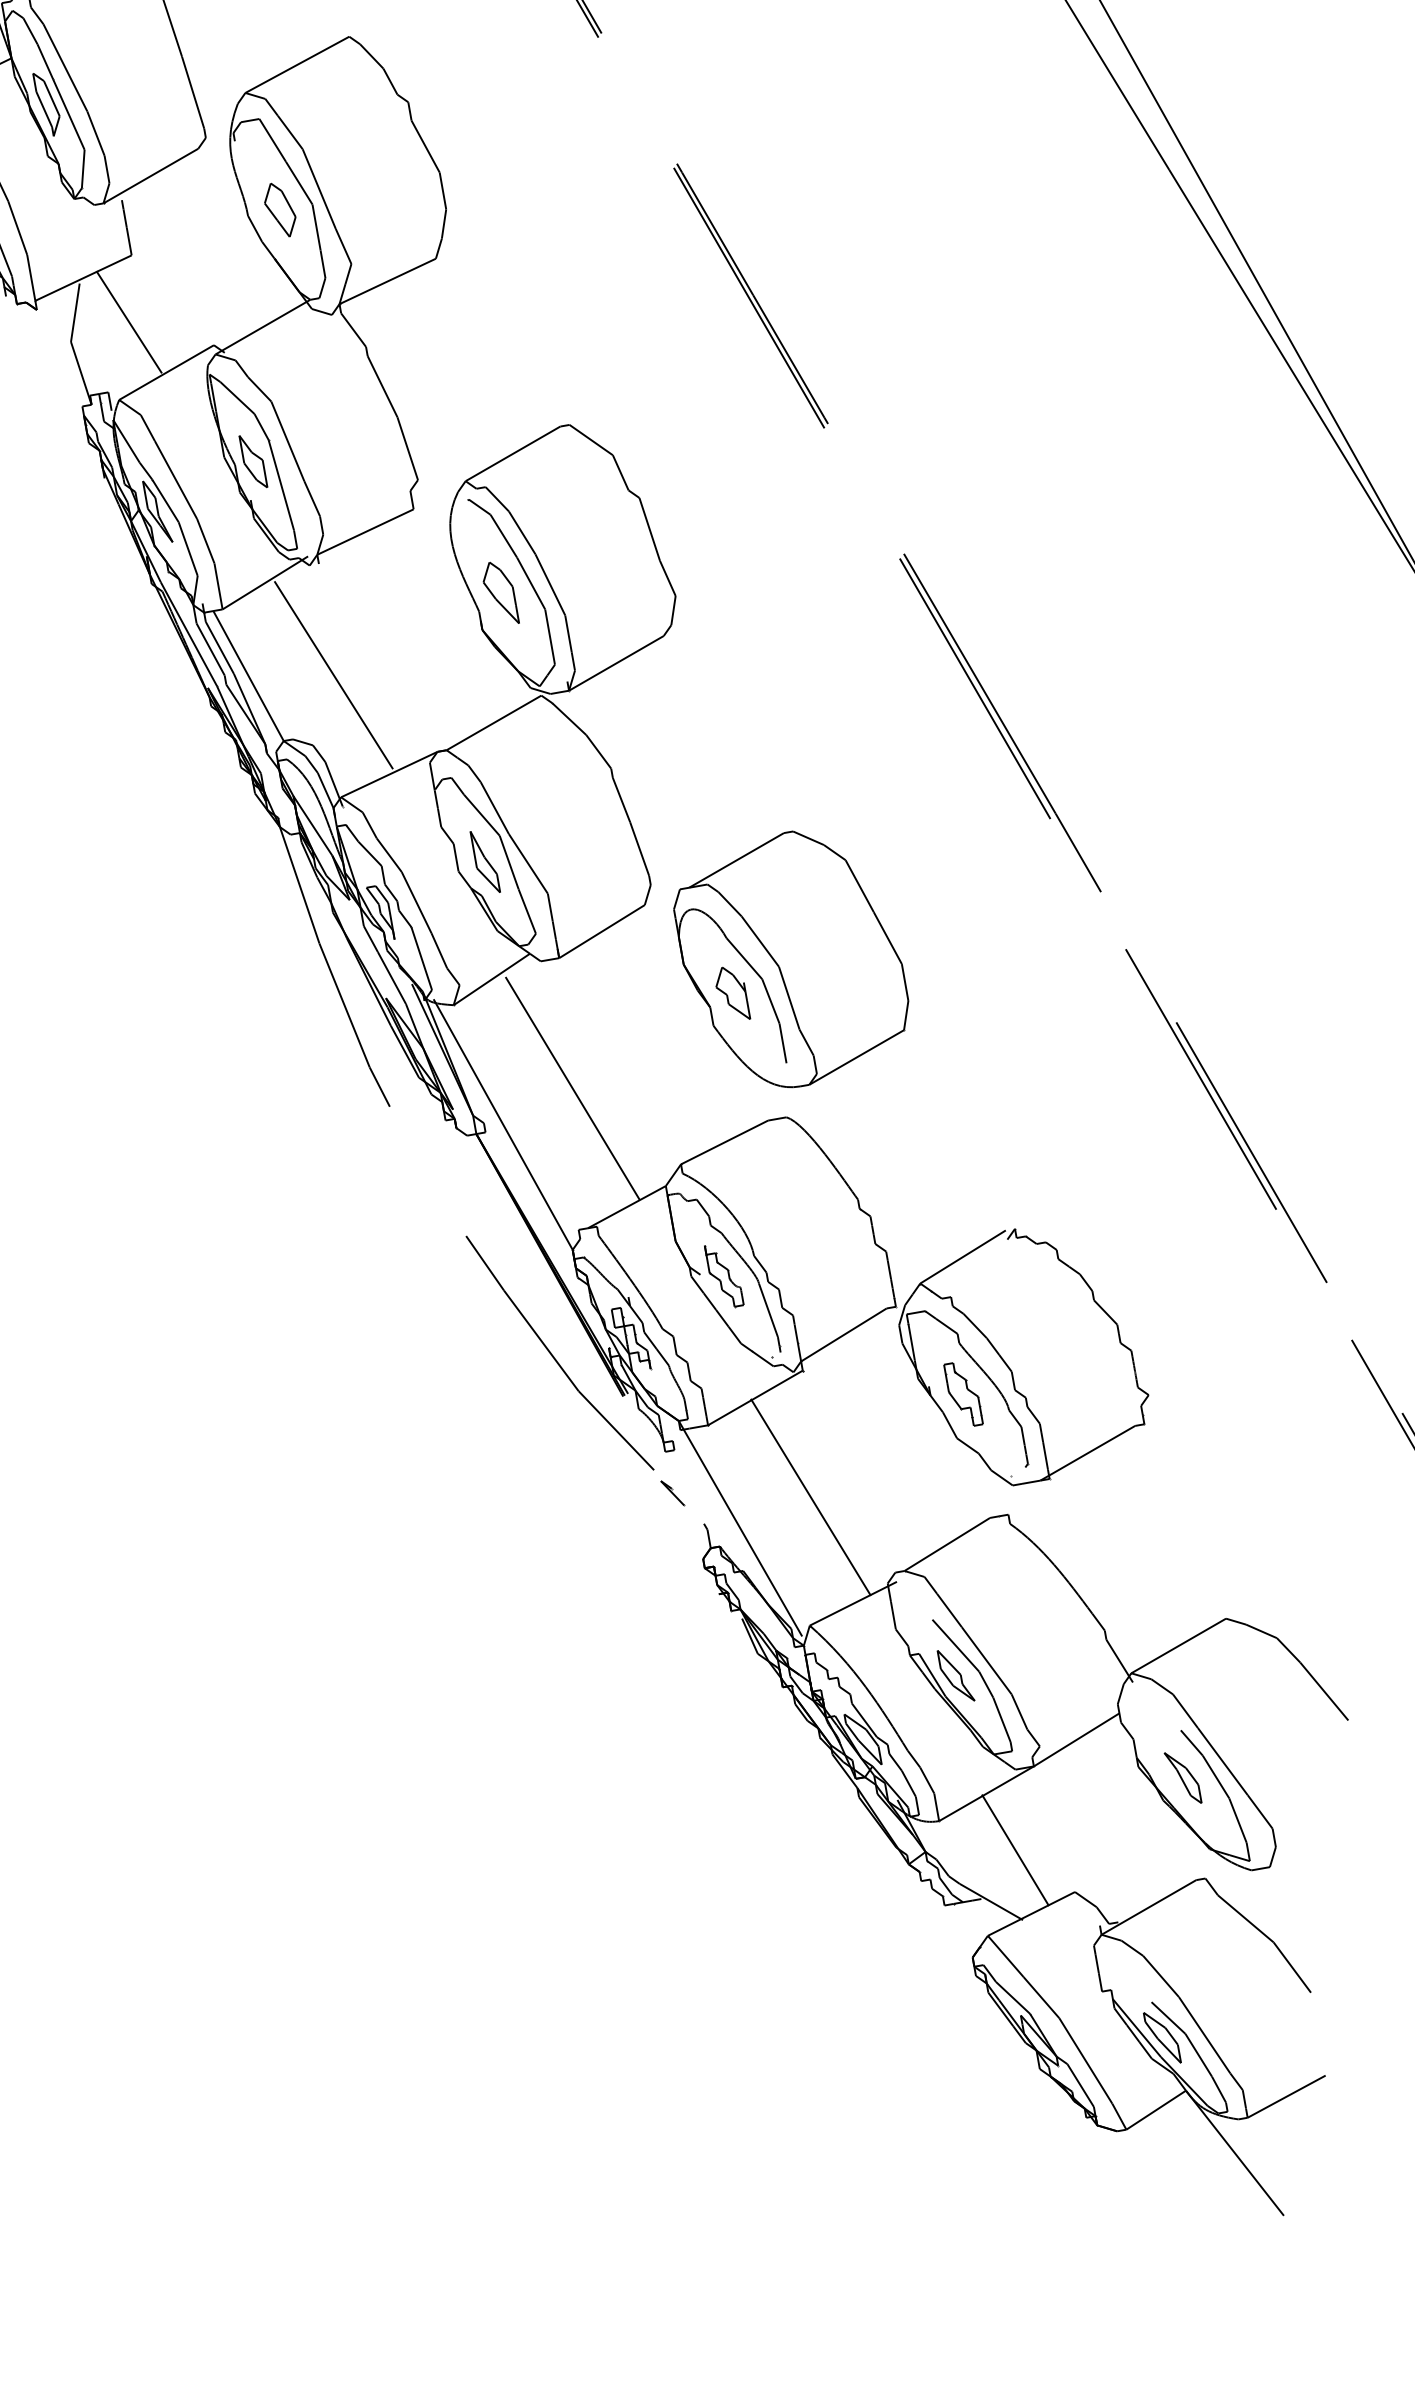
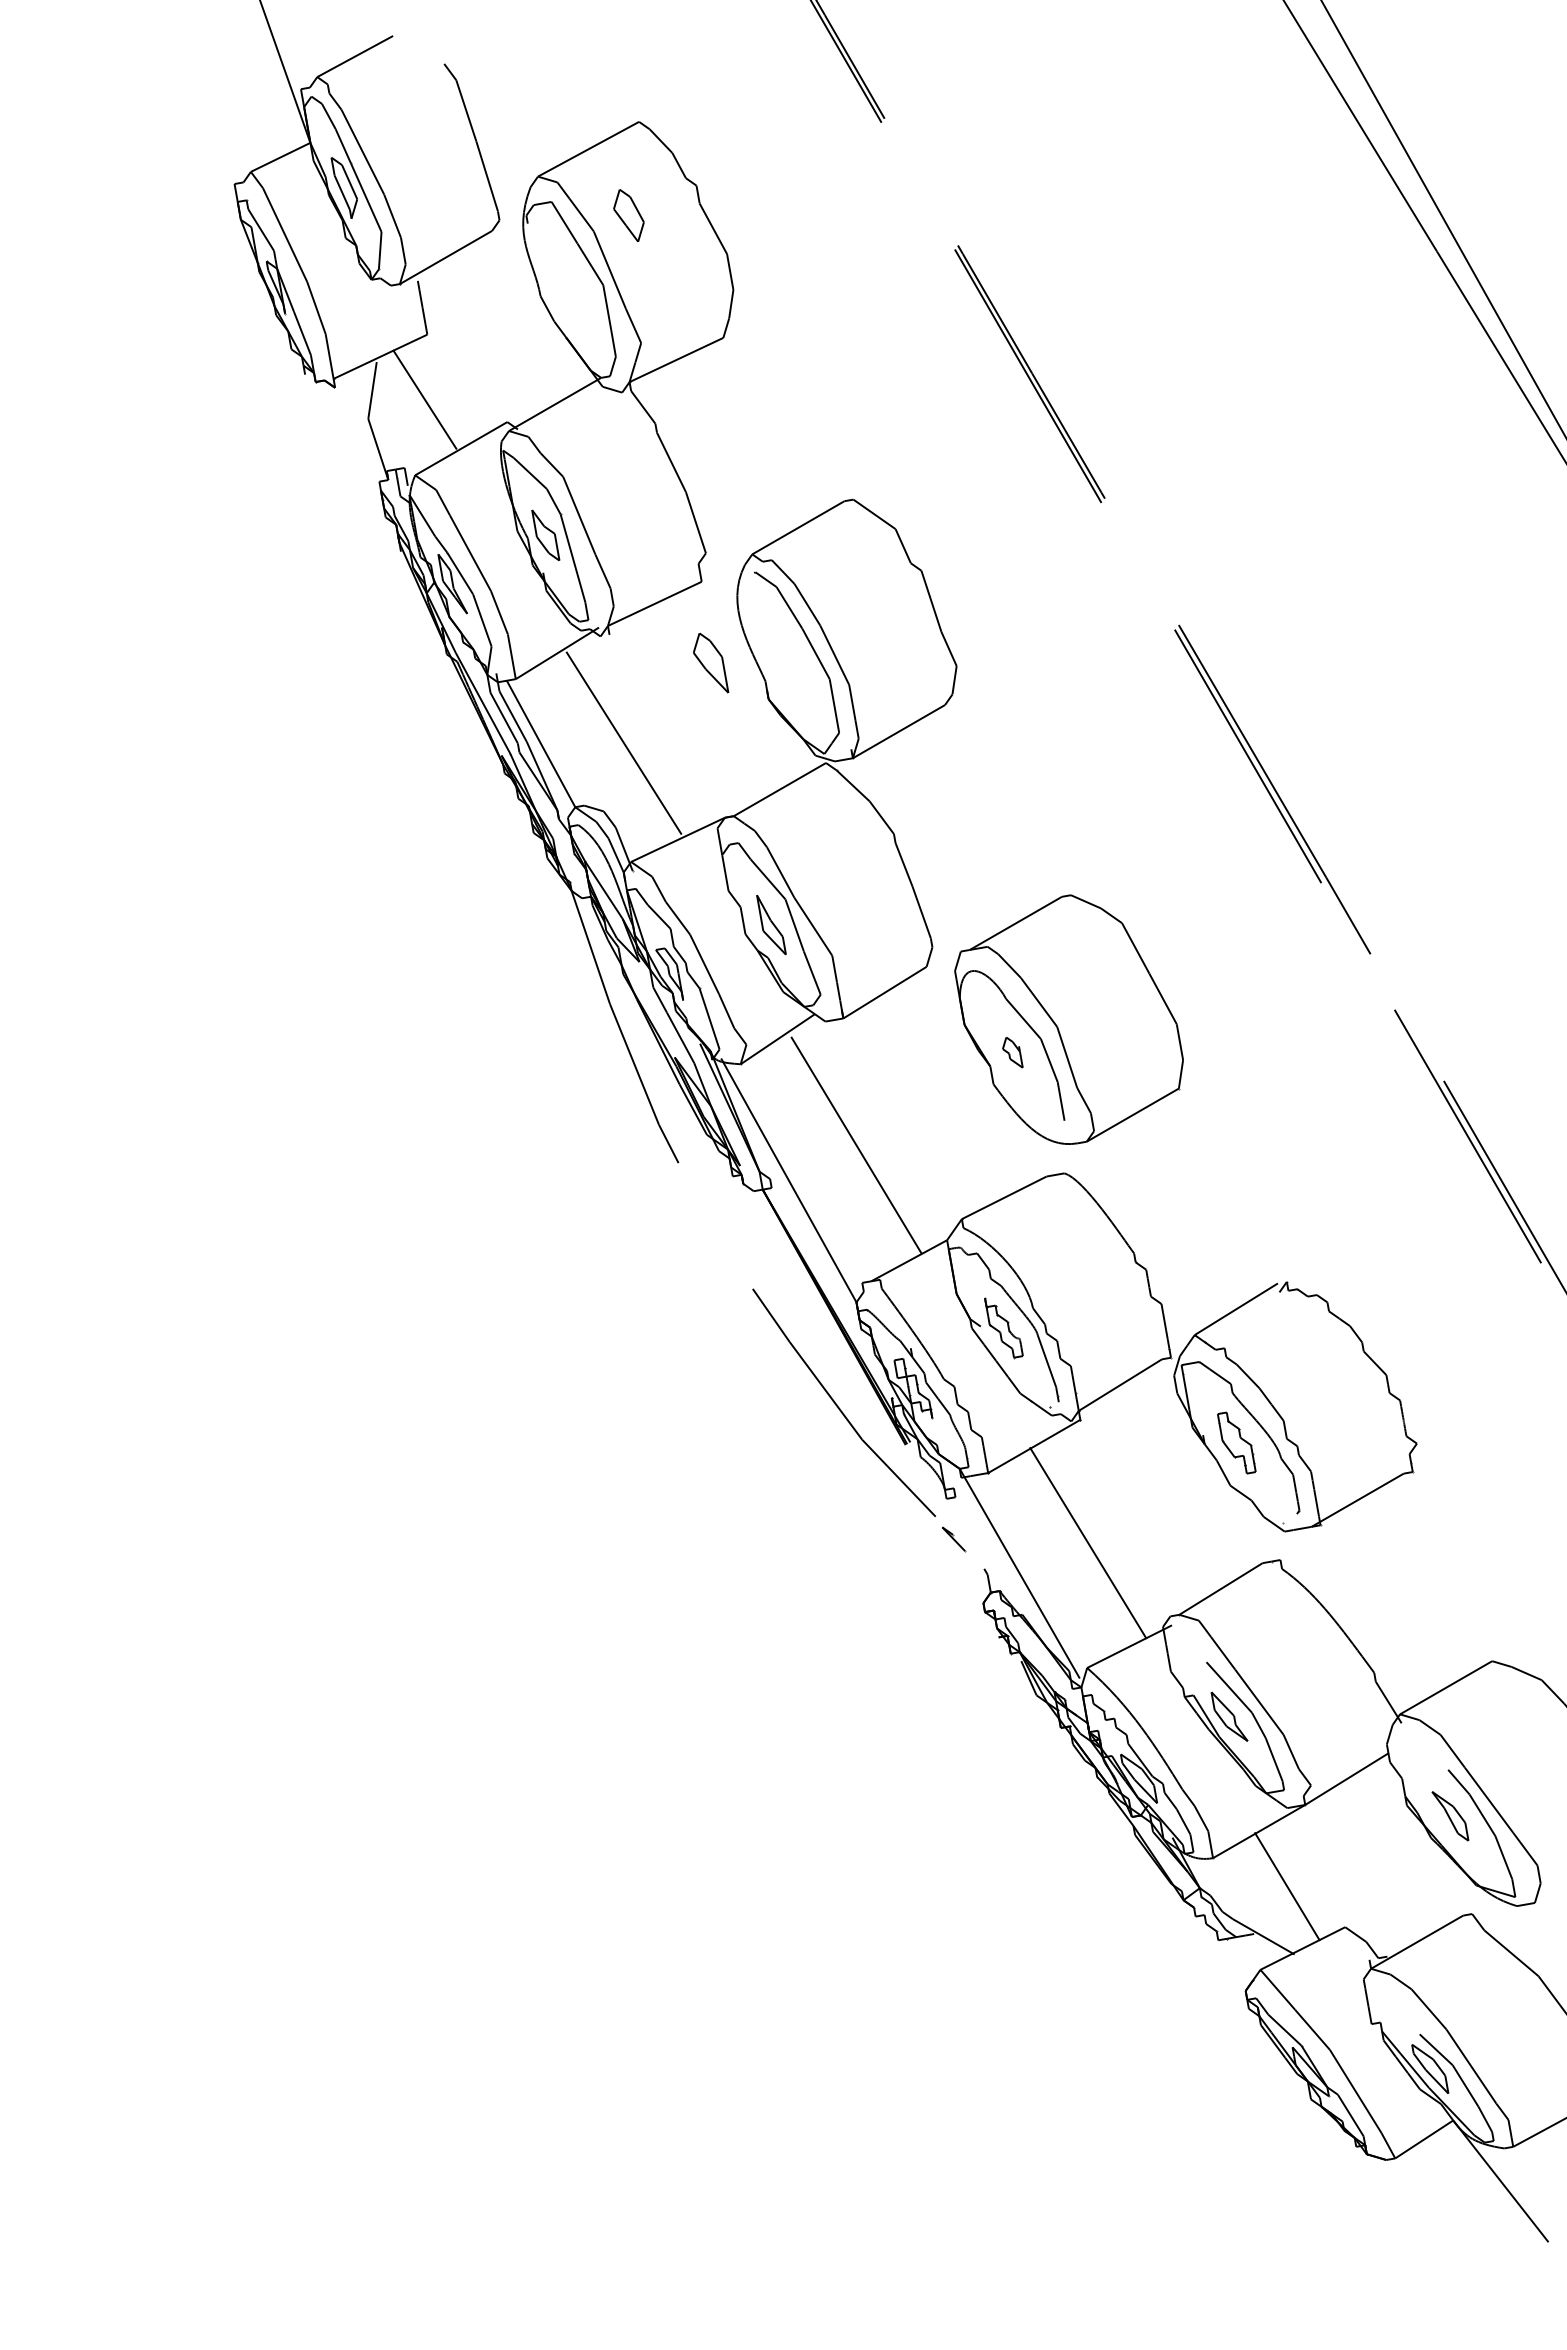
part: (279, 210) -> (628, 215), moved
part: (501, 592) -> (711, 662), moved
part: (733, 993) -> (1012, 1052), size x0.6

